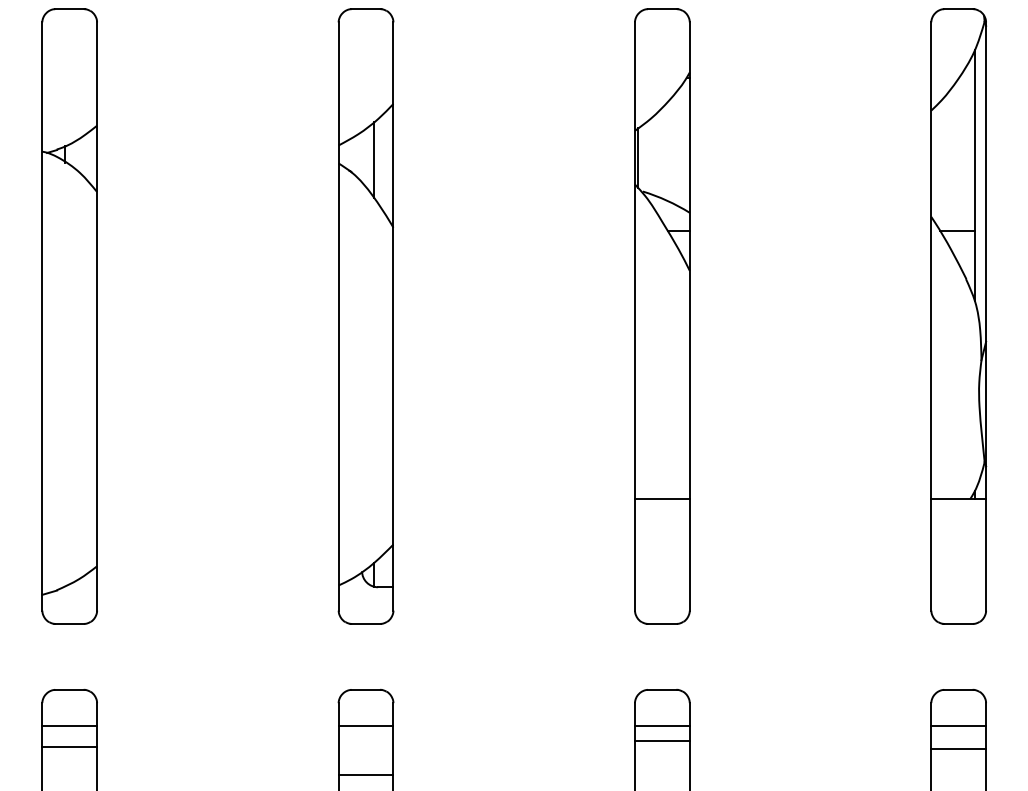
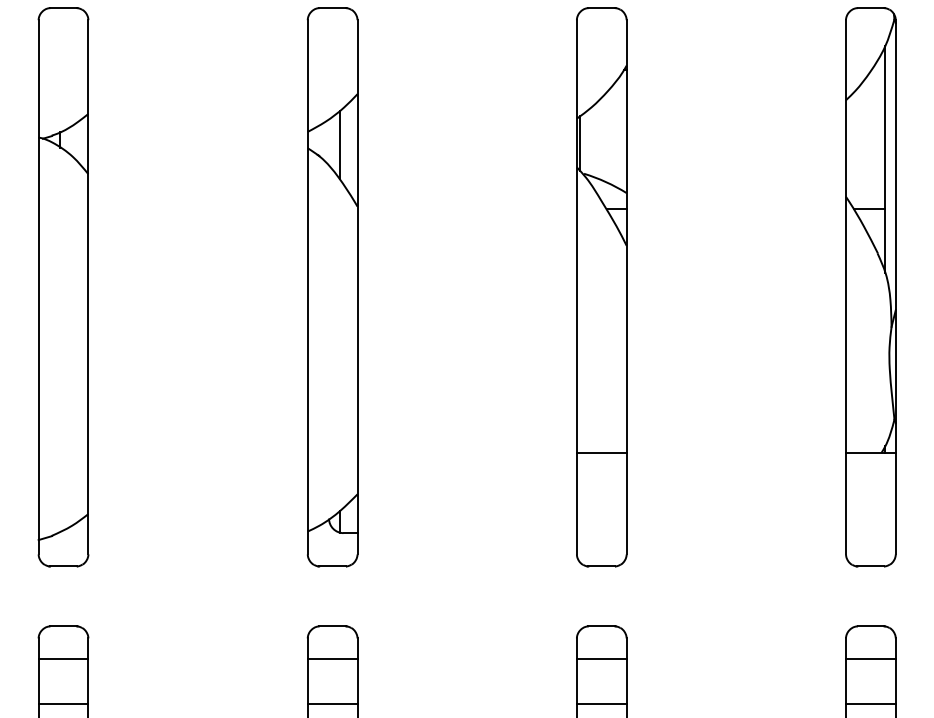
line: (662, 741) -> (601, 704), moved
line: (69, 747) -> (63, 704), moved
line: (958, 749) -> (870, 704), moved

